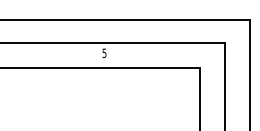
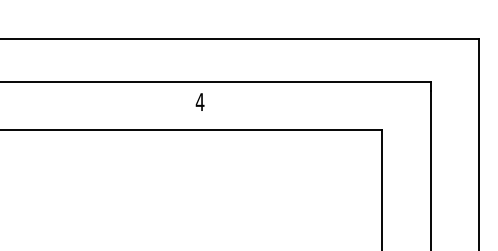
text: (104, 52) -> (200, 100), 5 -> 4

